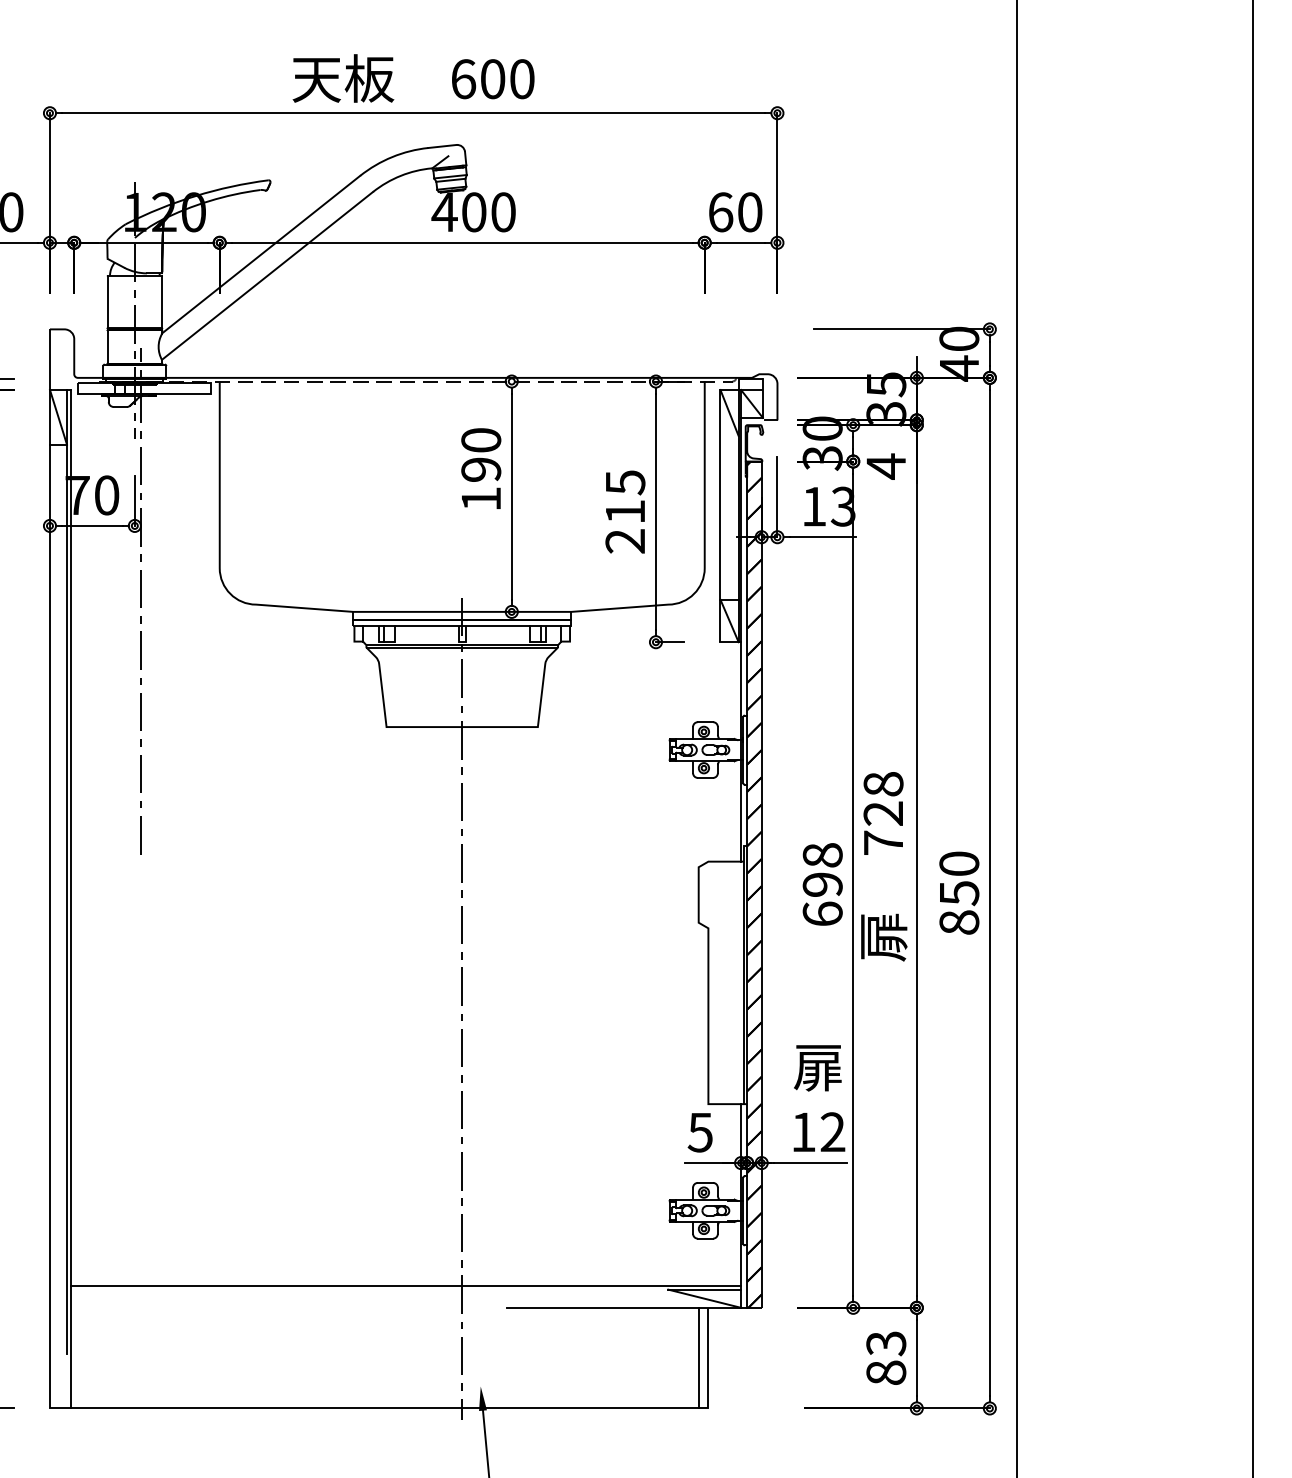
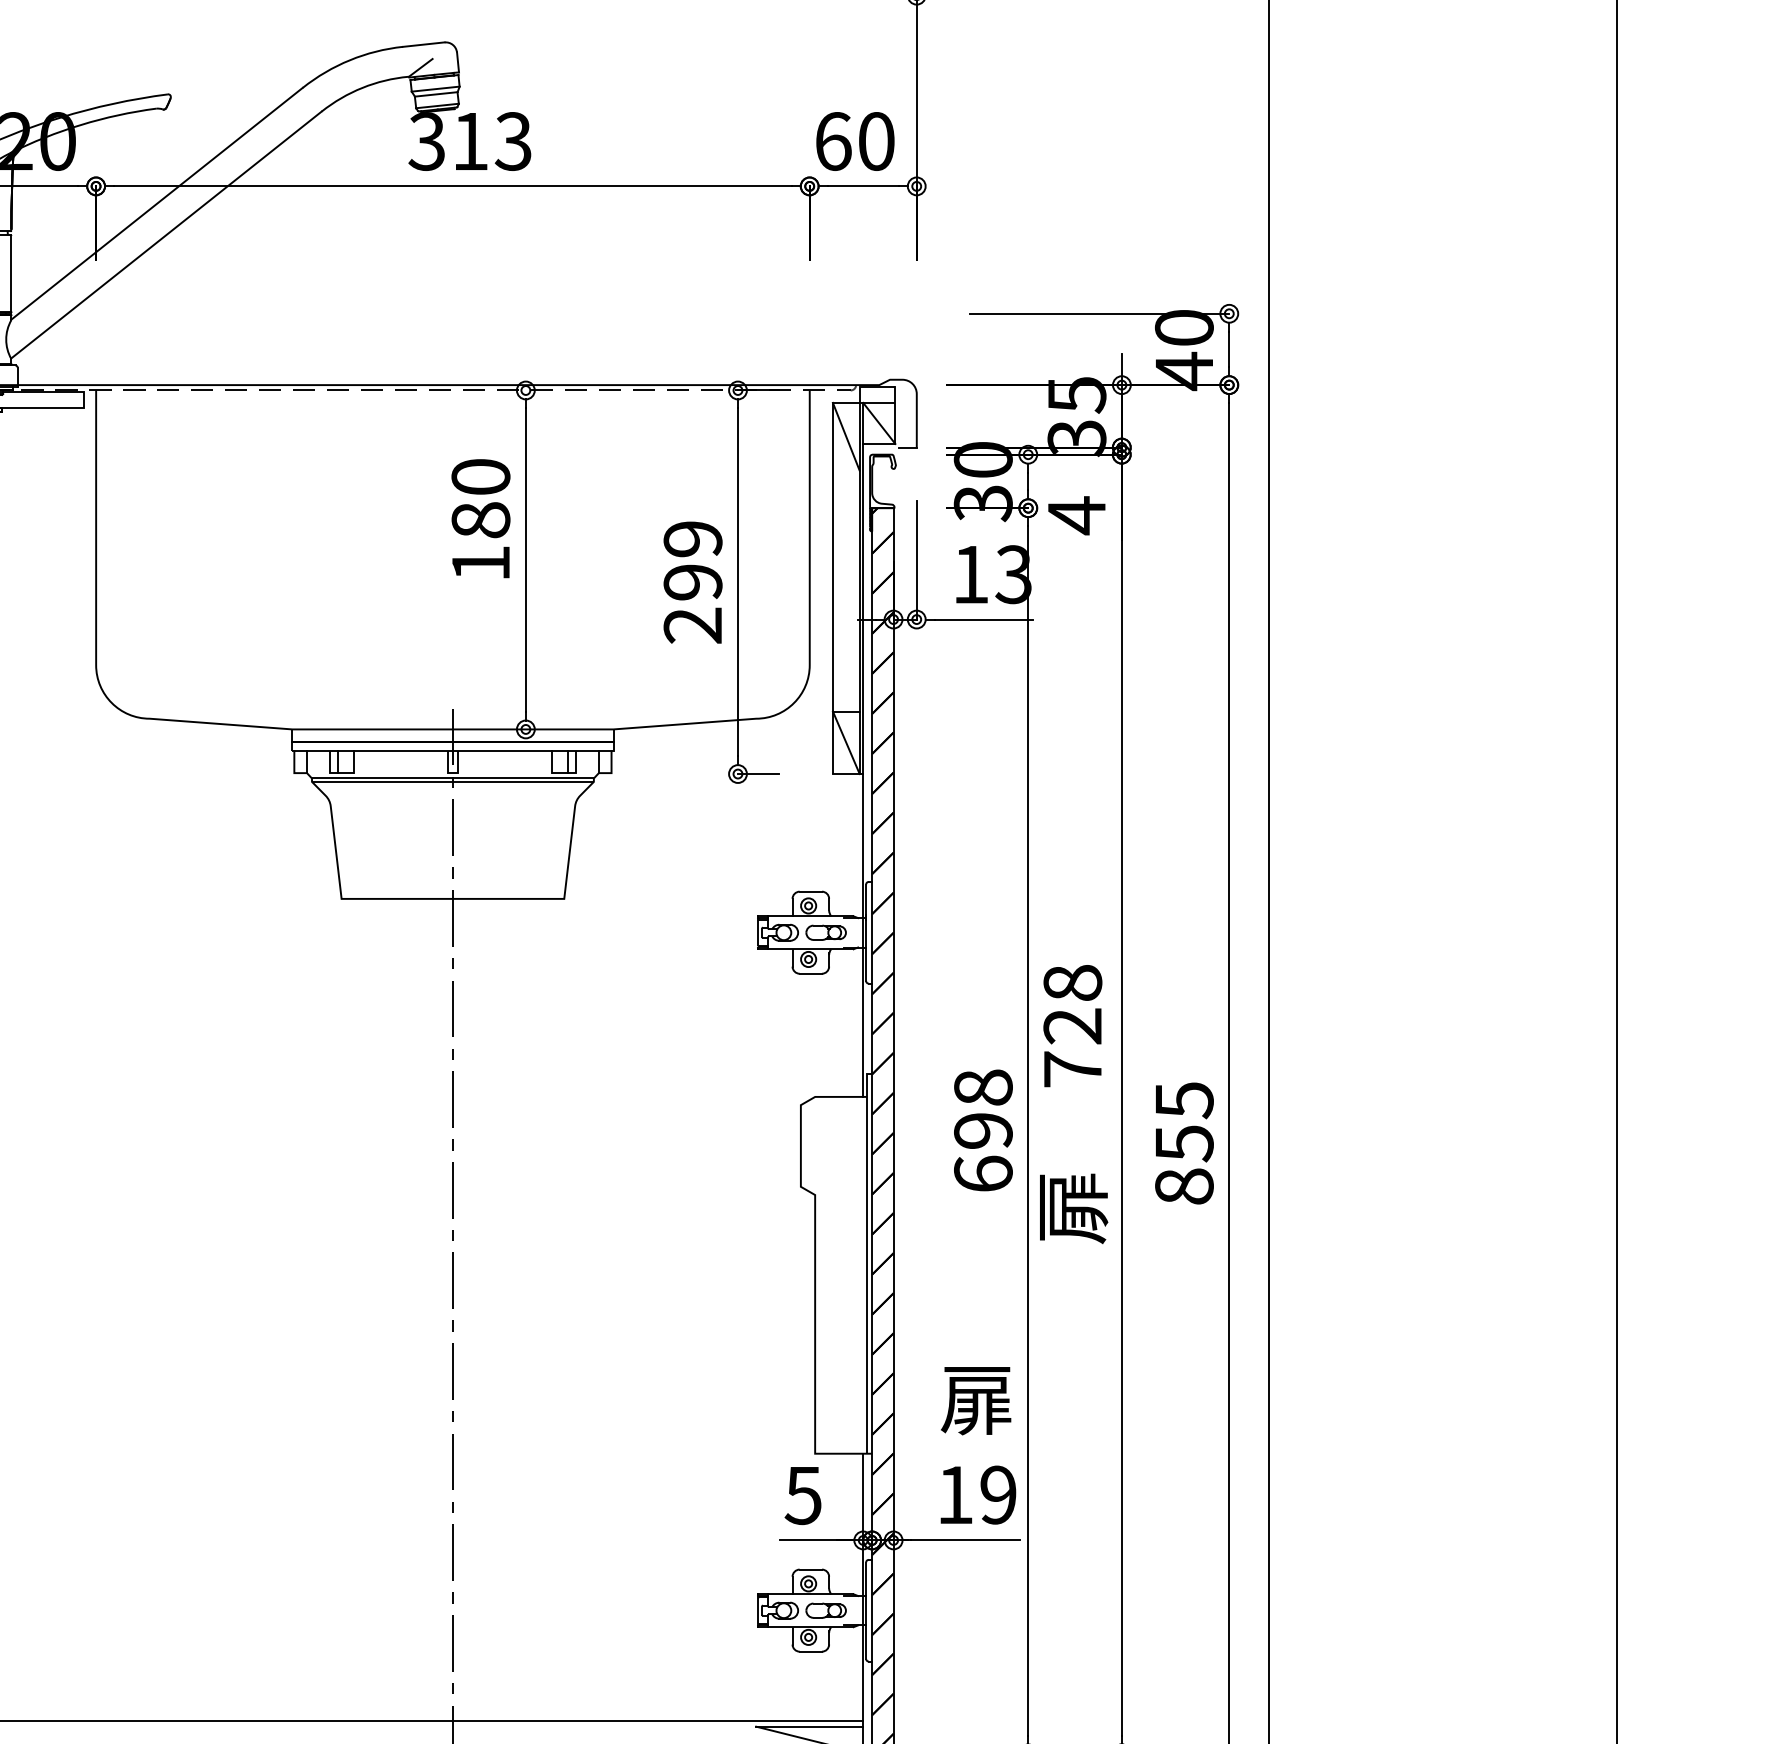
text: (473, 212) -> (469, 141), 400 -> 313
text: (481, 469) -> (481, 519), 190 -> 180
text: (625, 497) -> (693, 561), 215 -> 299
text: (959, 863) -> (1184, 1099), 850 -> 855
text: (832, 1132) -> (997, 1495), 12 -> 19

